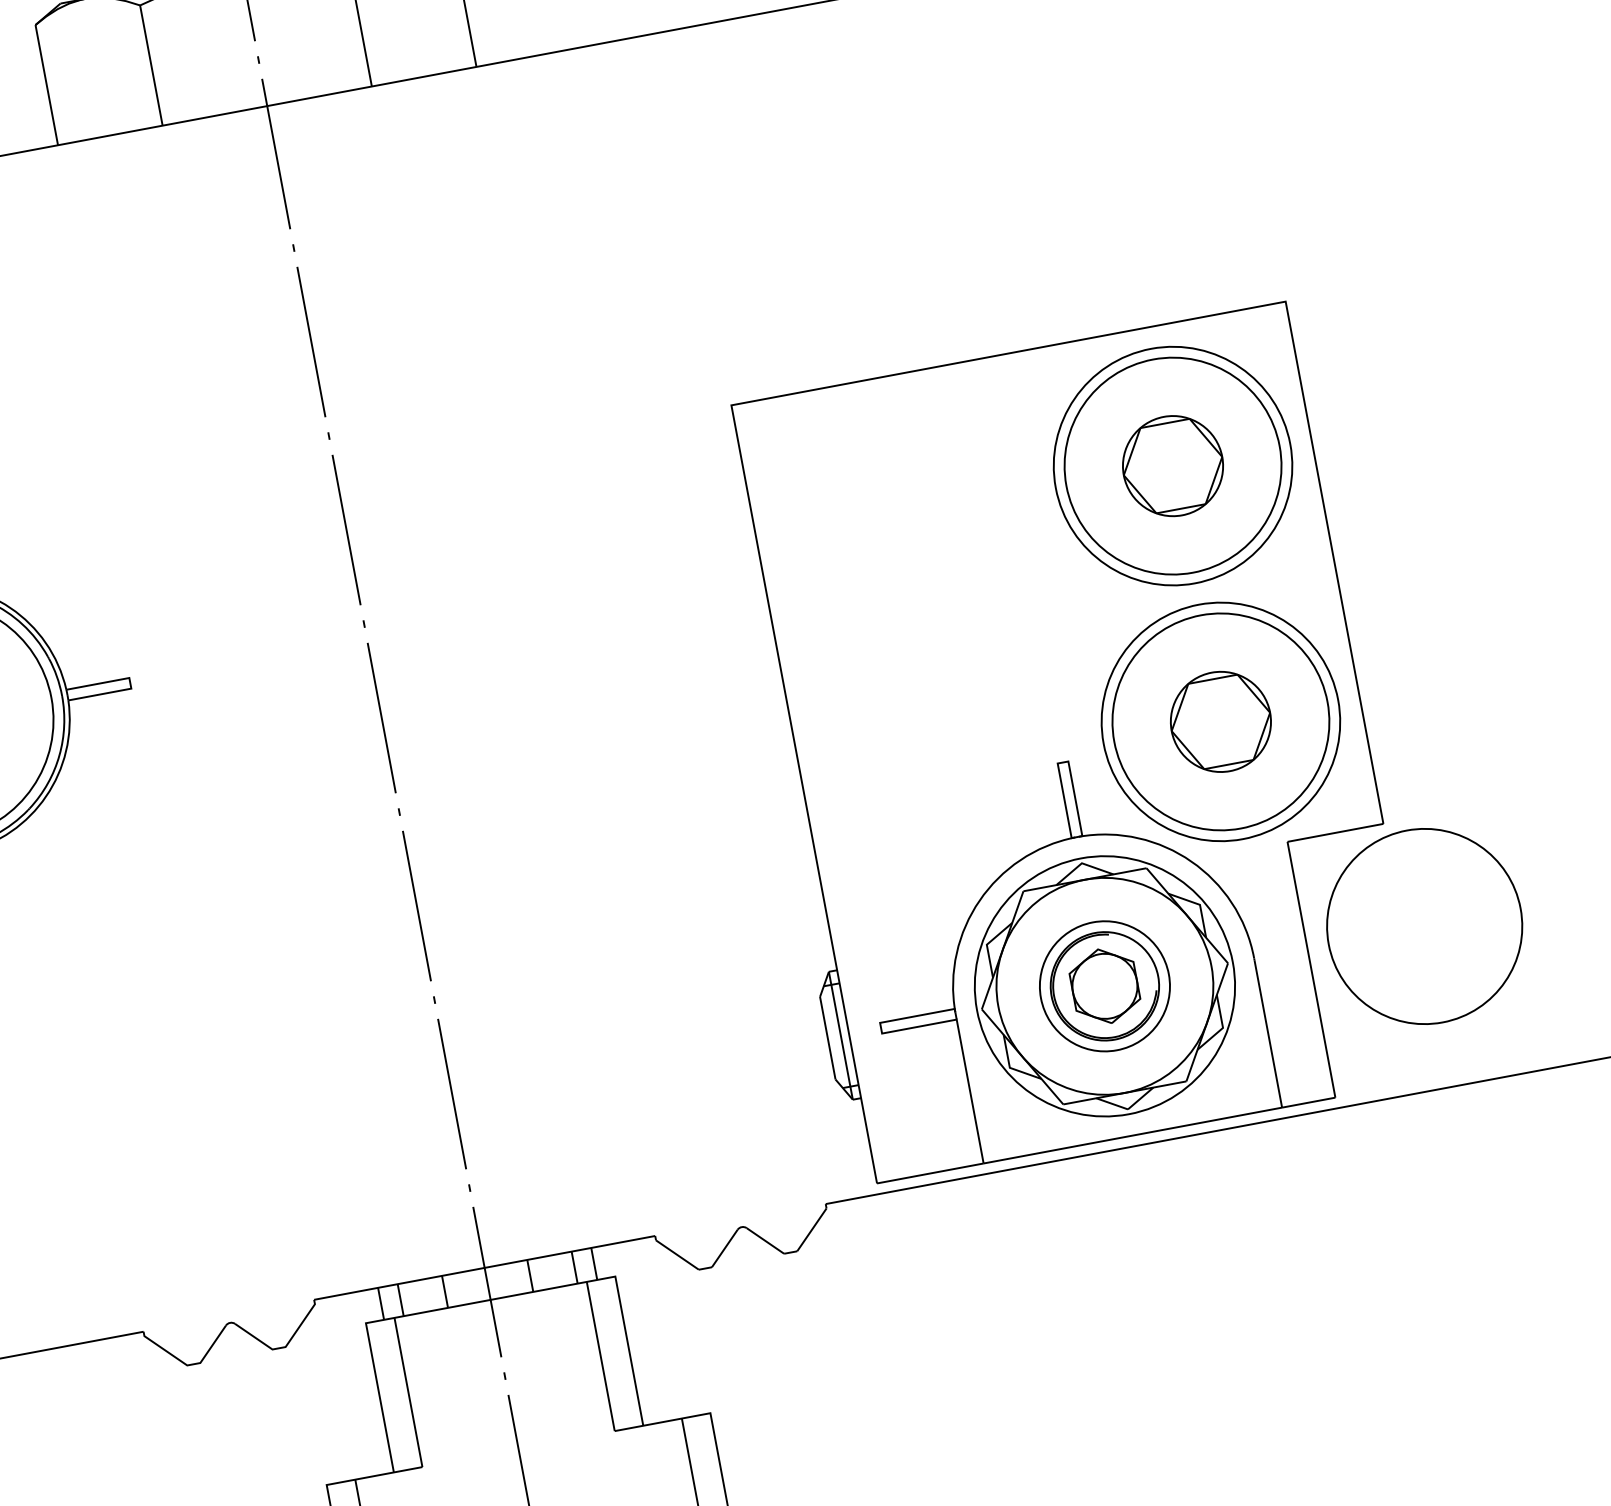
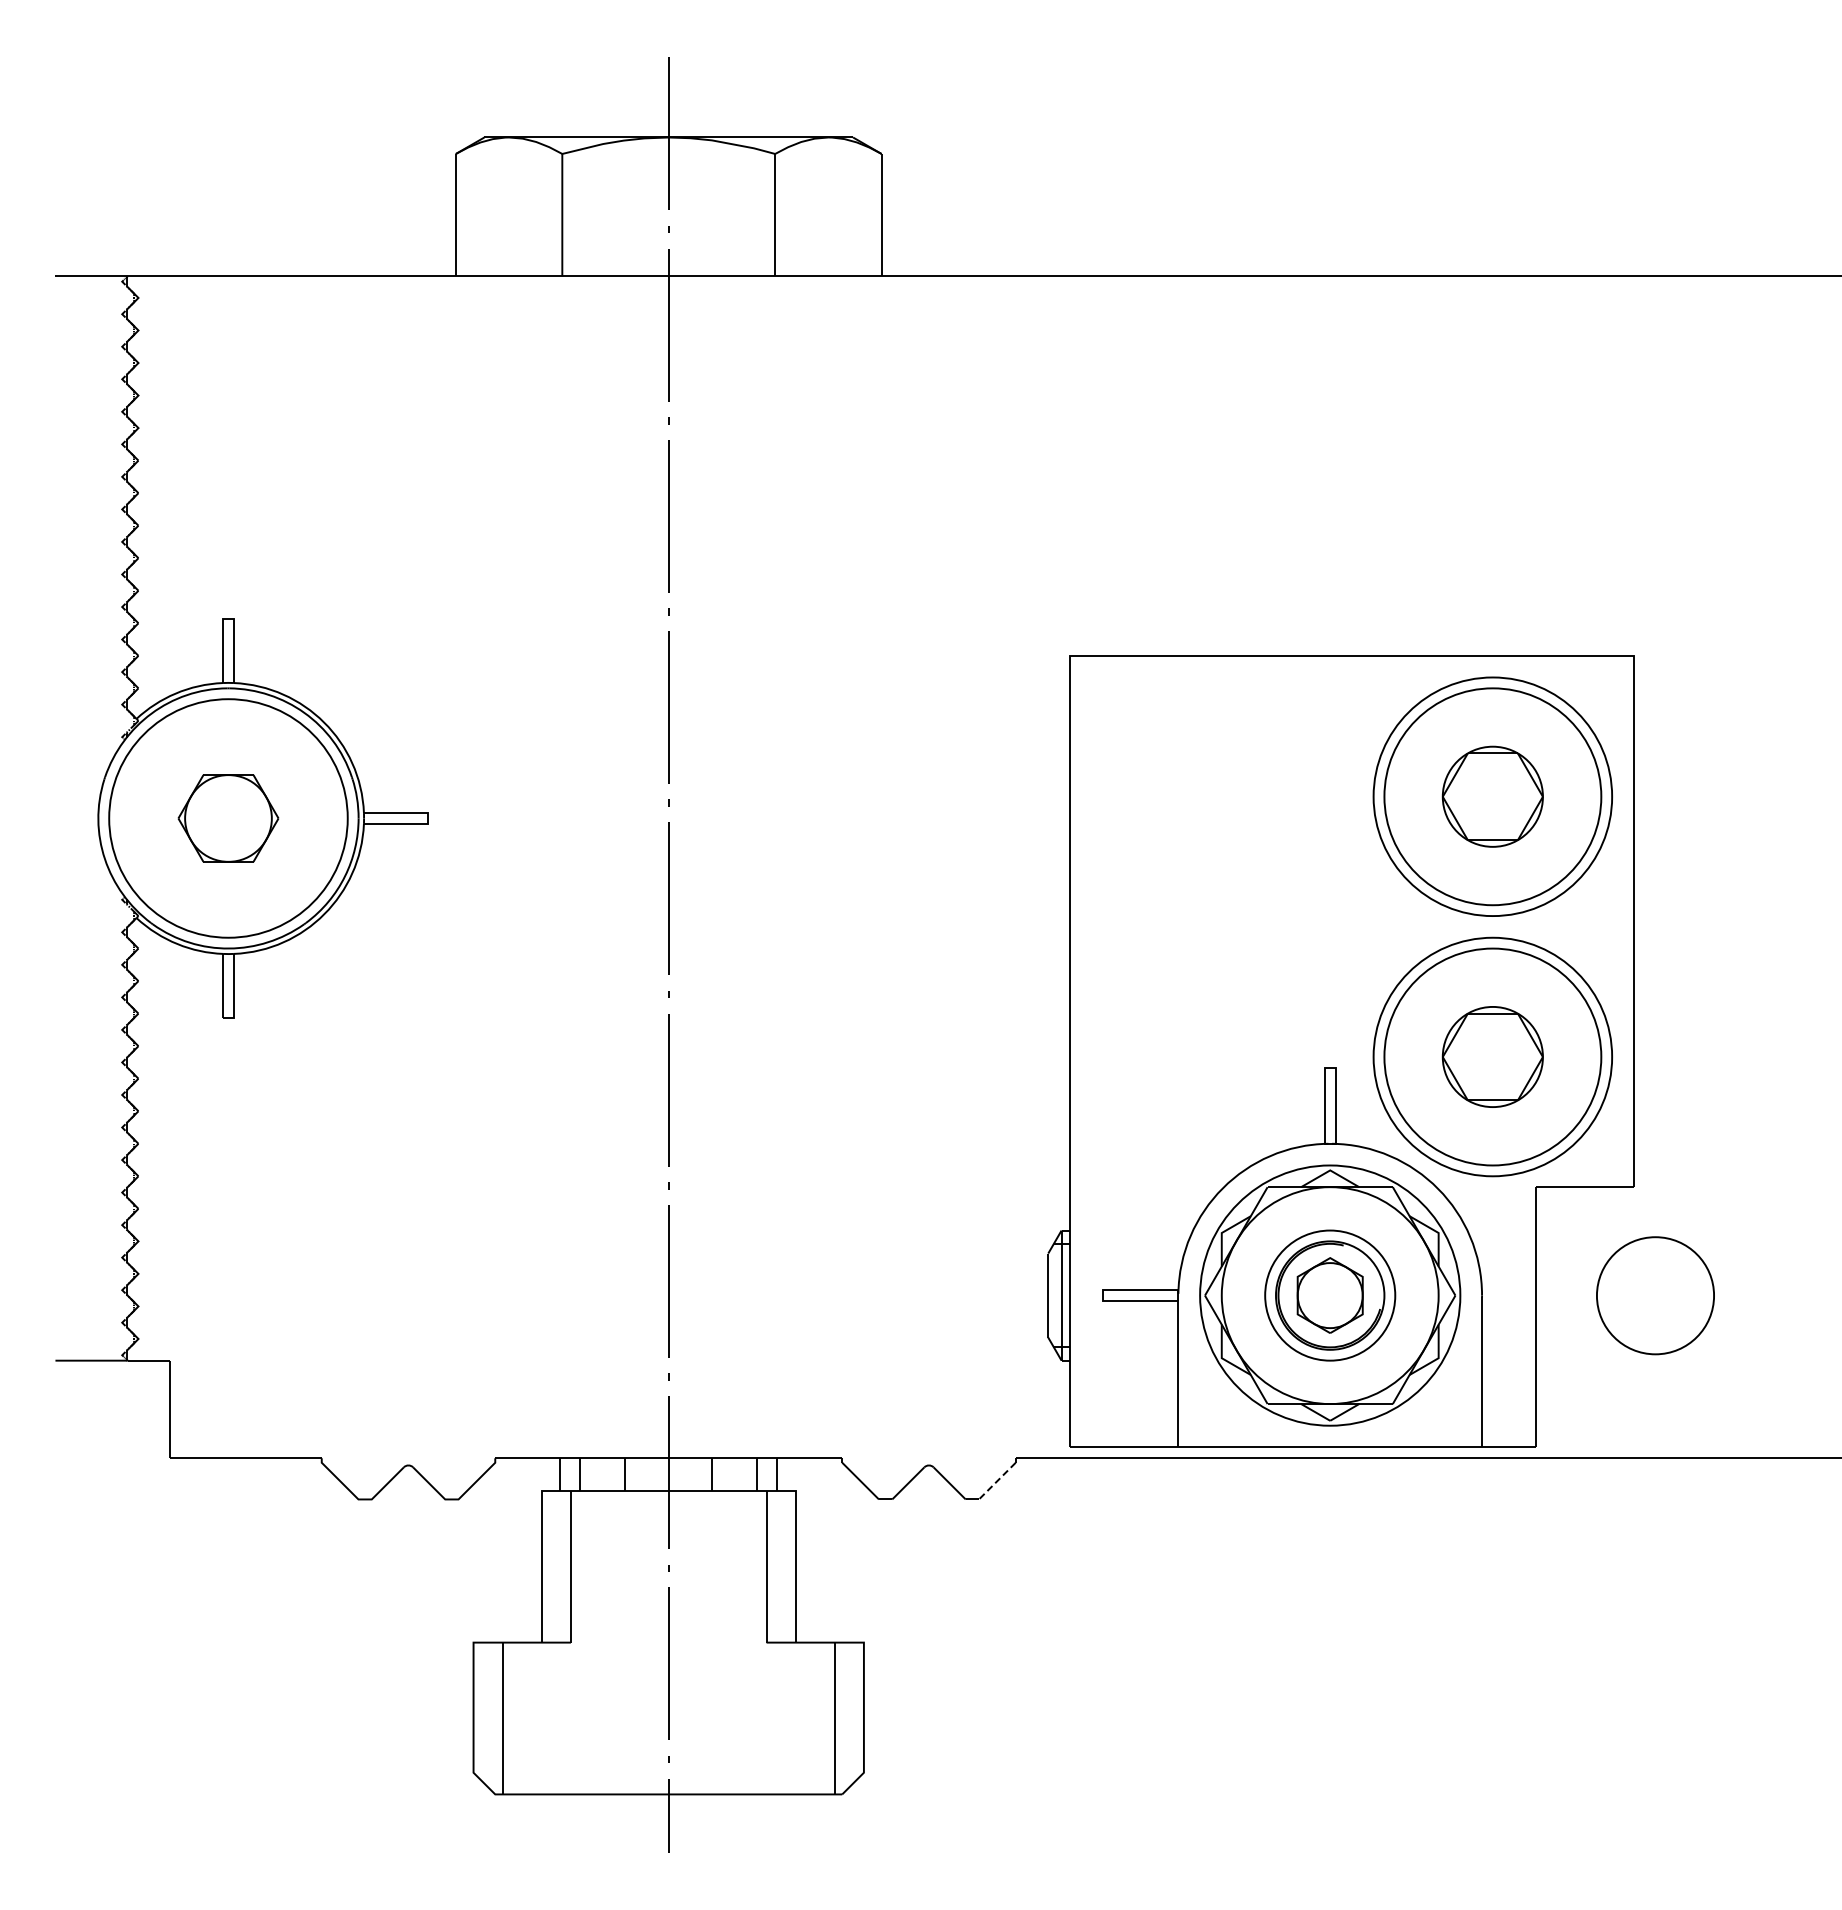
part: (1424, 926) -> (1655, 1295), size x0.6
line: (812, 1230) -> (997, 1481), solid -> dashed

